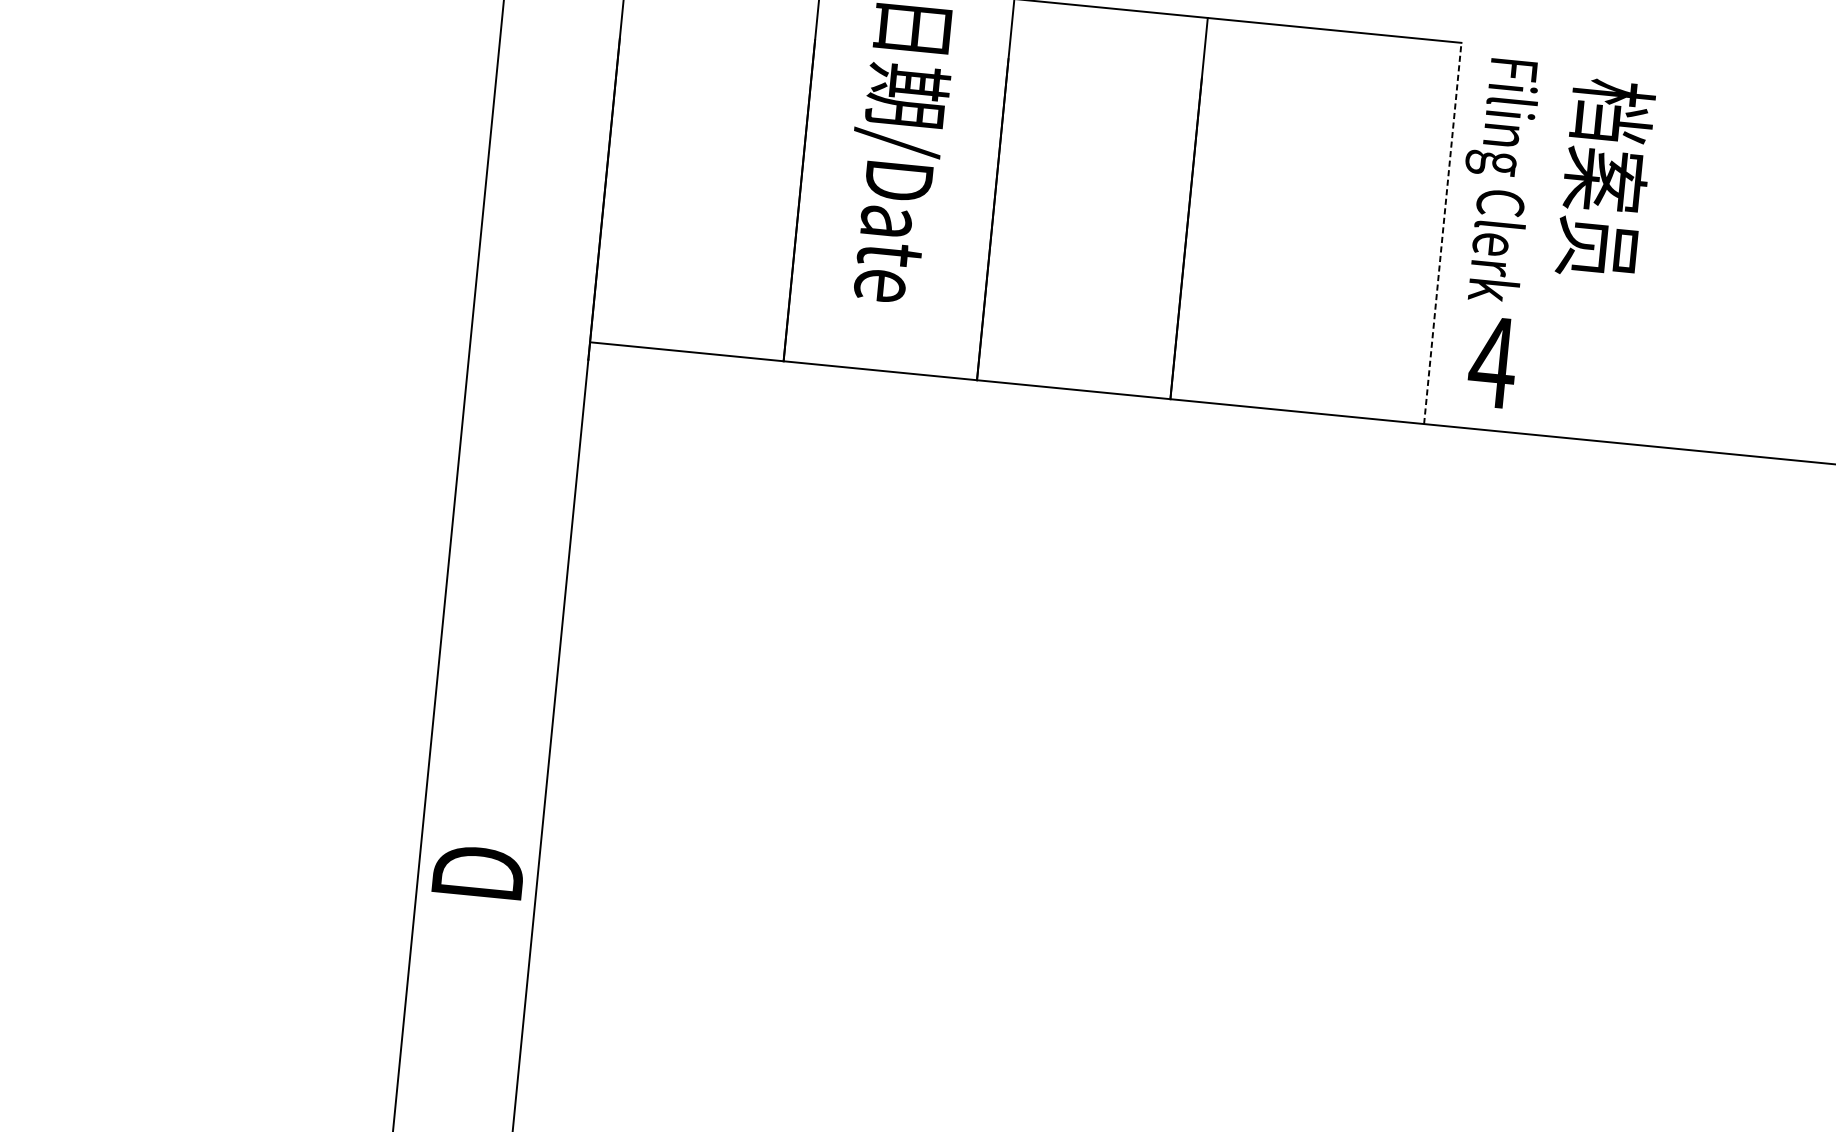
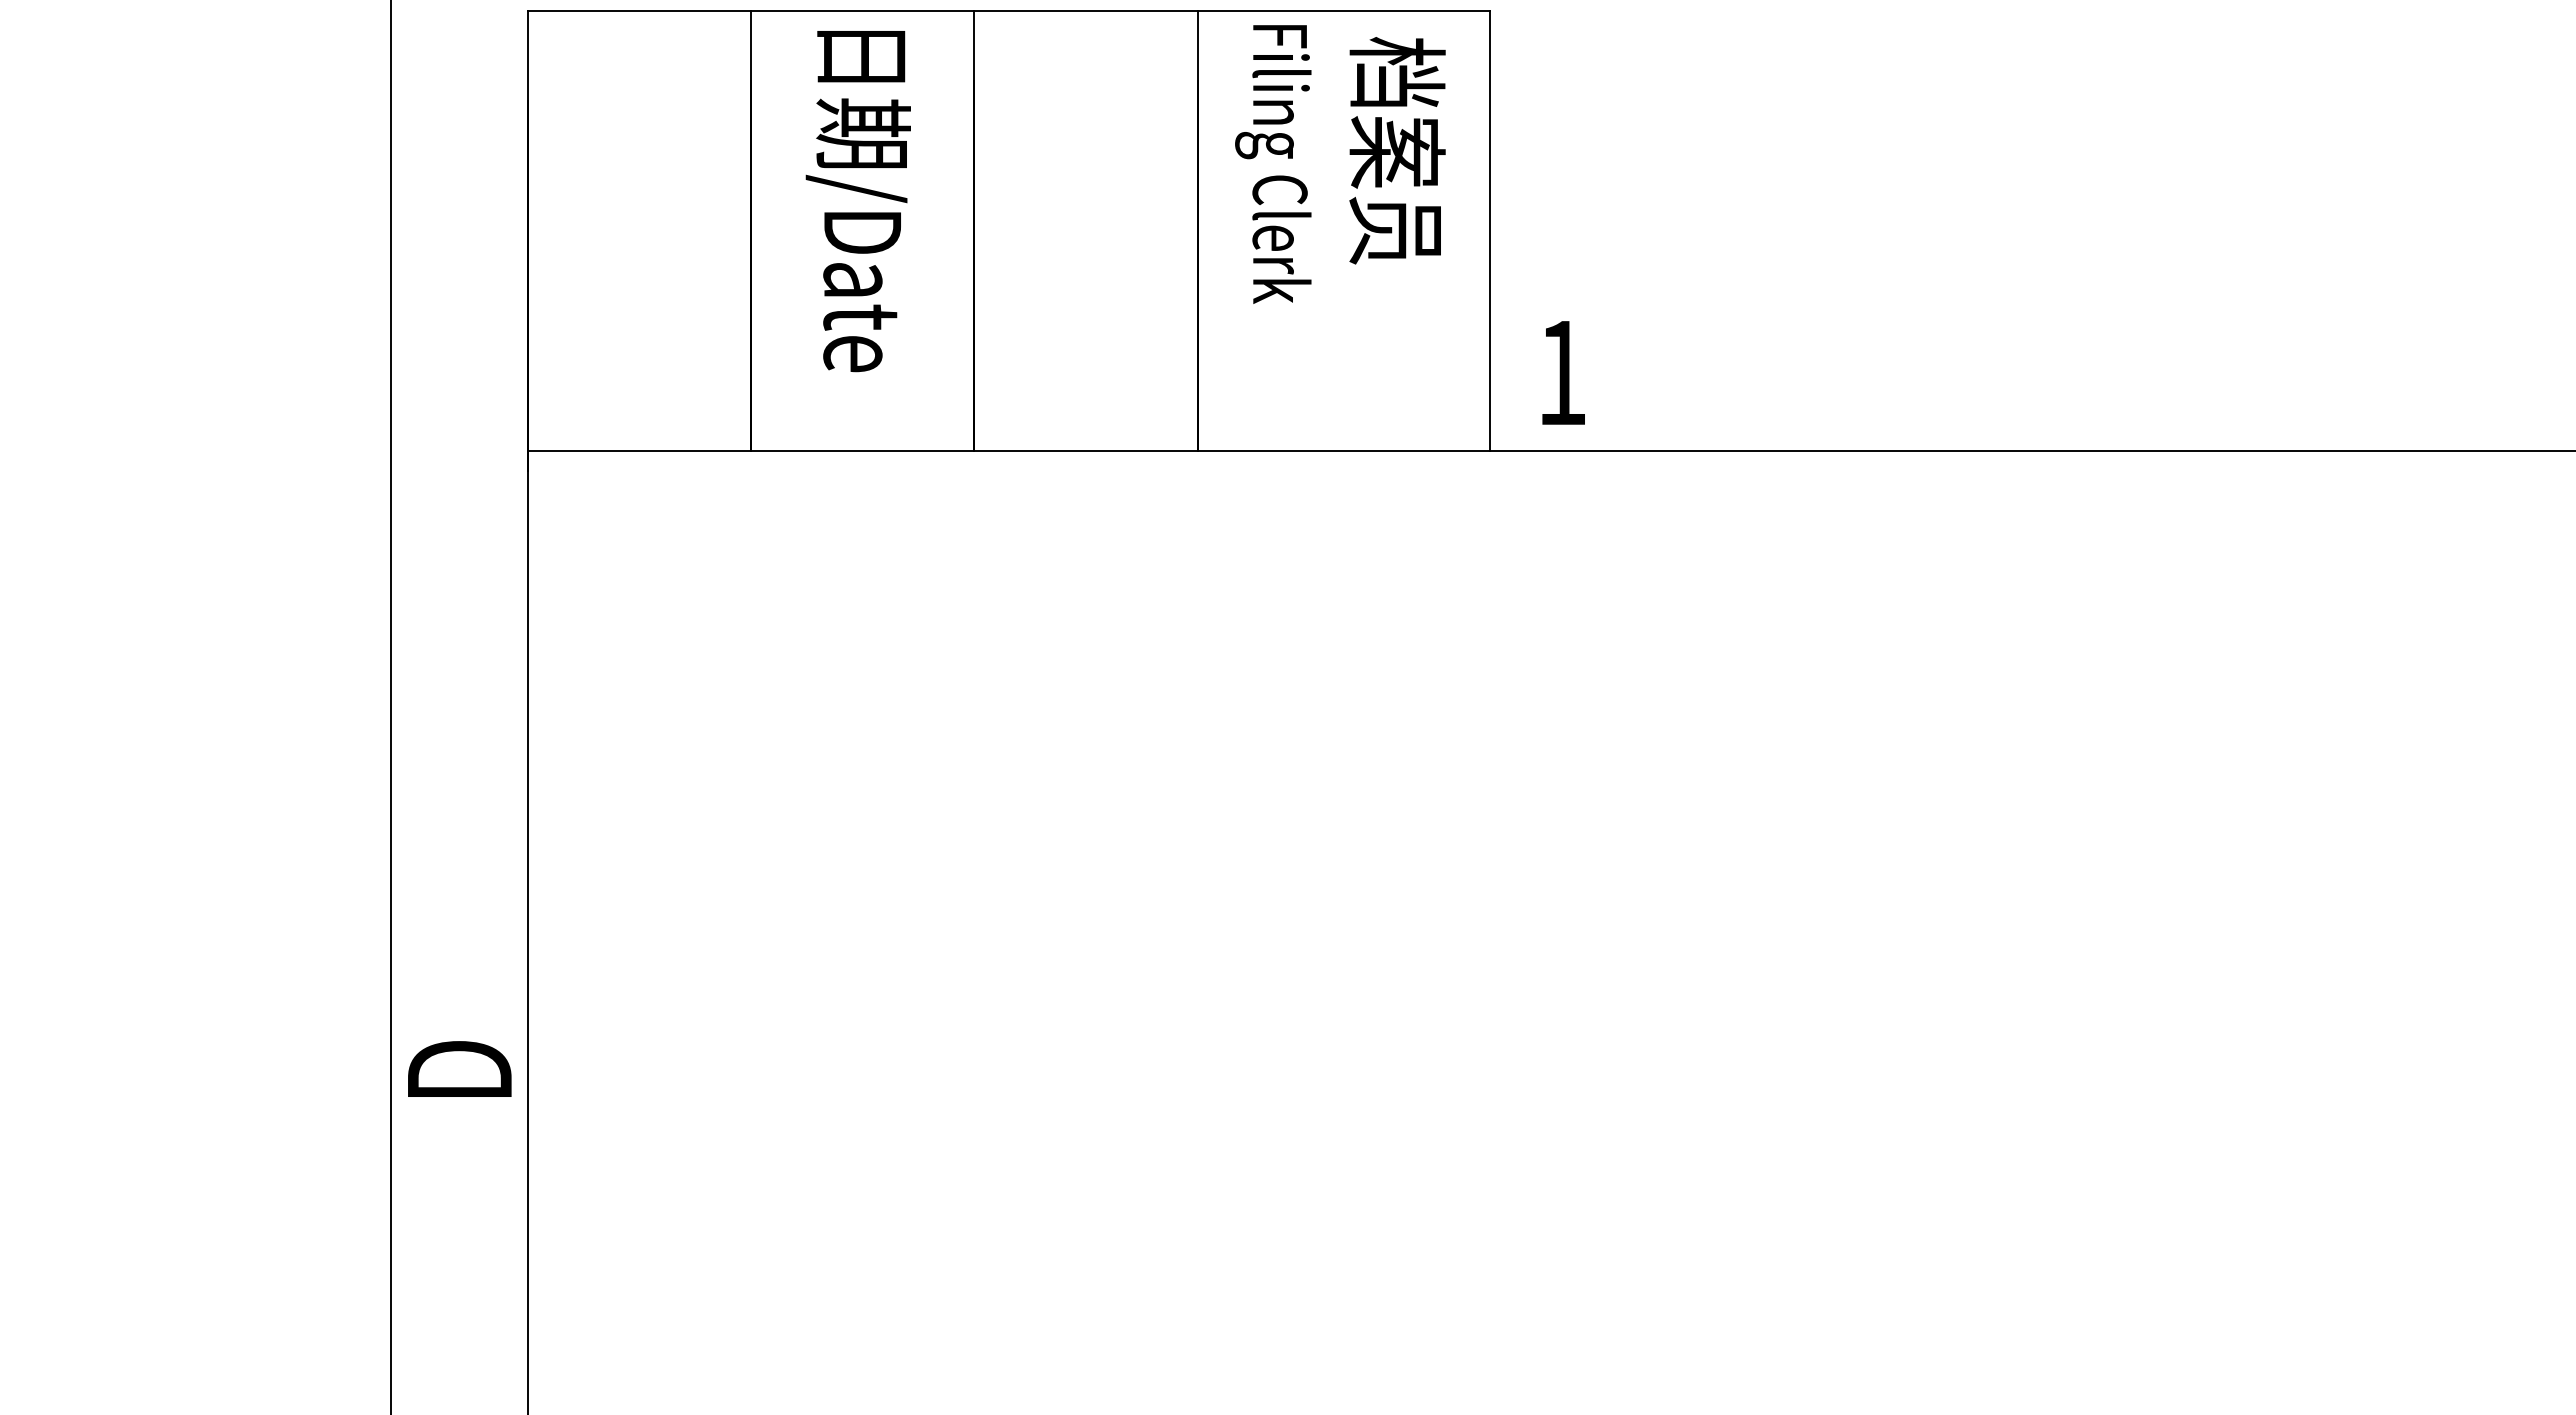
text: (1555, 186) -> (1340, 164), moved
line: (1442, 233) -> (1490, 231), dashed -> solid
text: (1492, 361) -> (1561, 372), 4 -> 1

